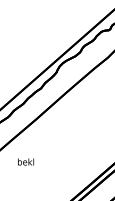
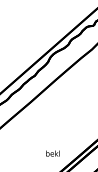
text: (25, 161) -> (52, 153), moved

